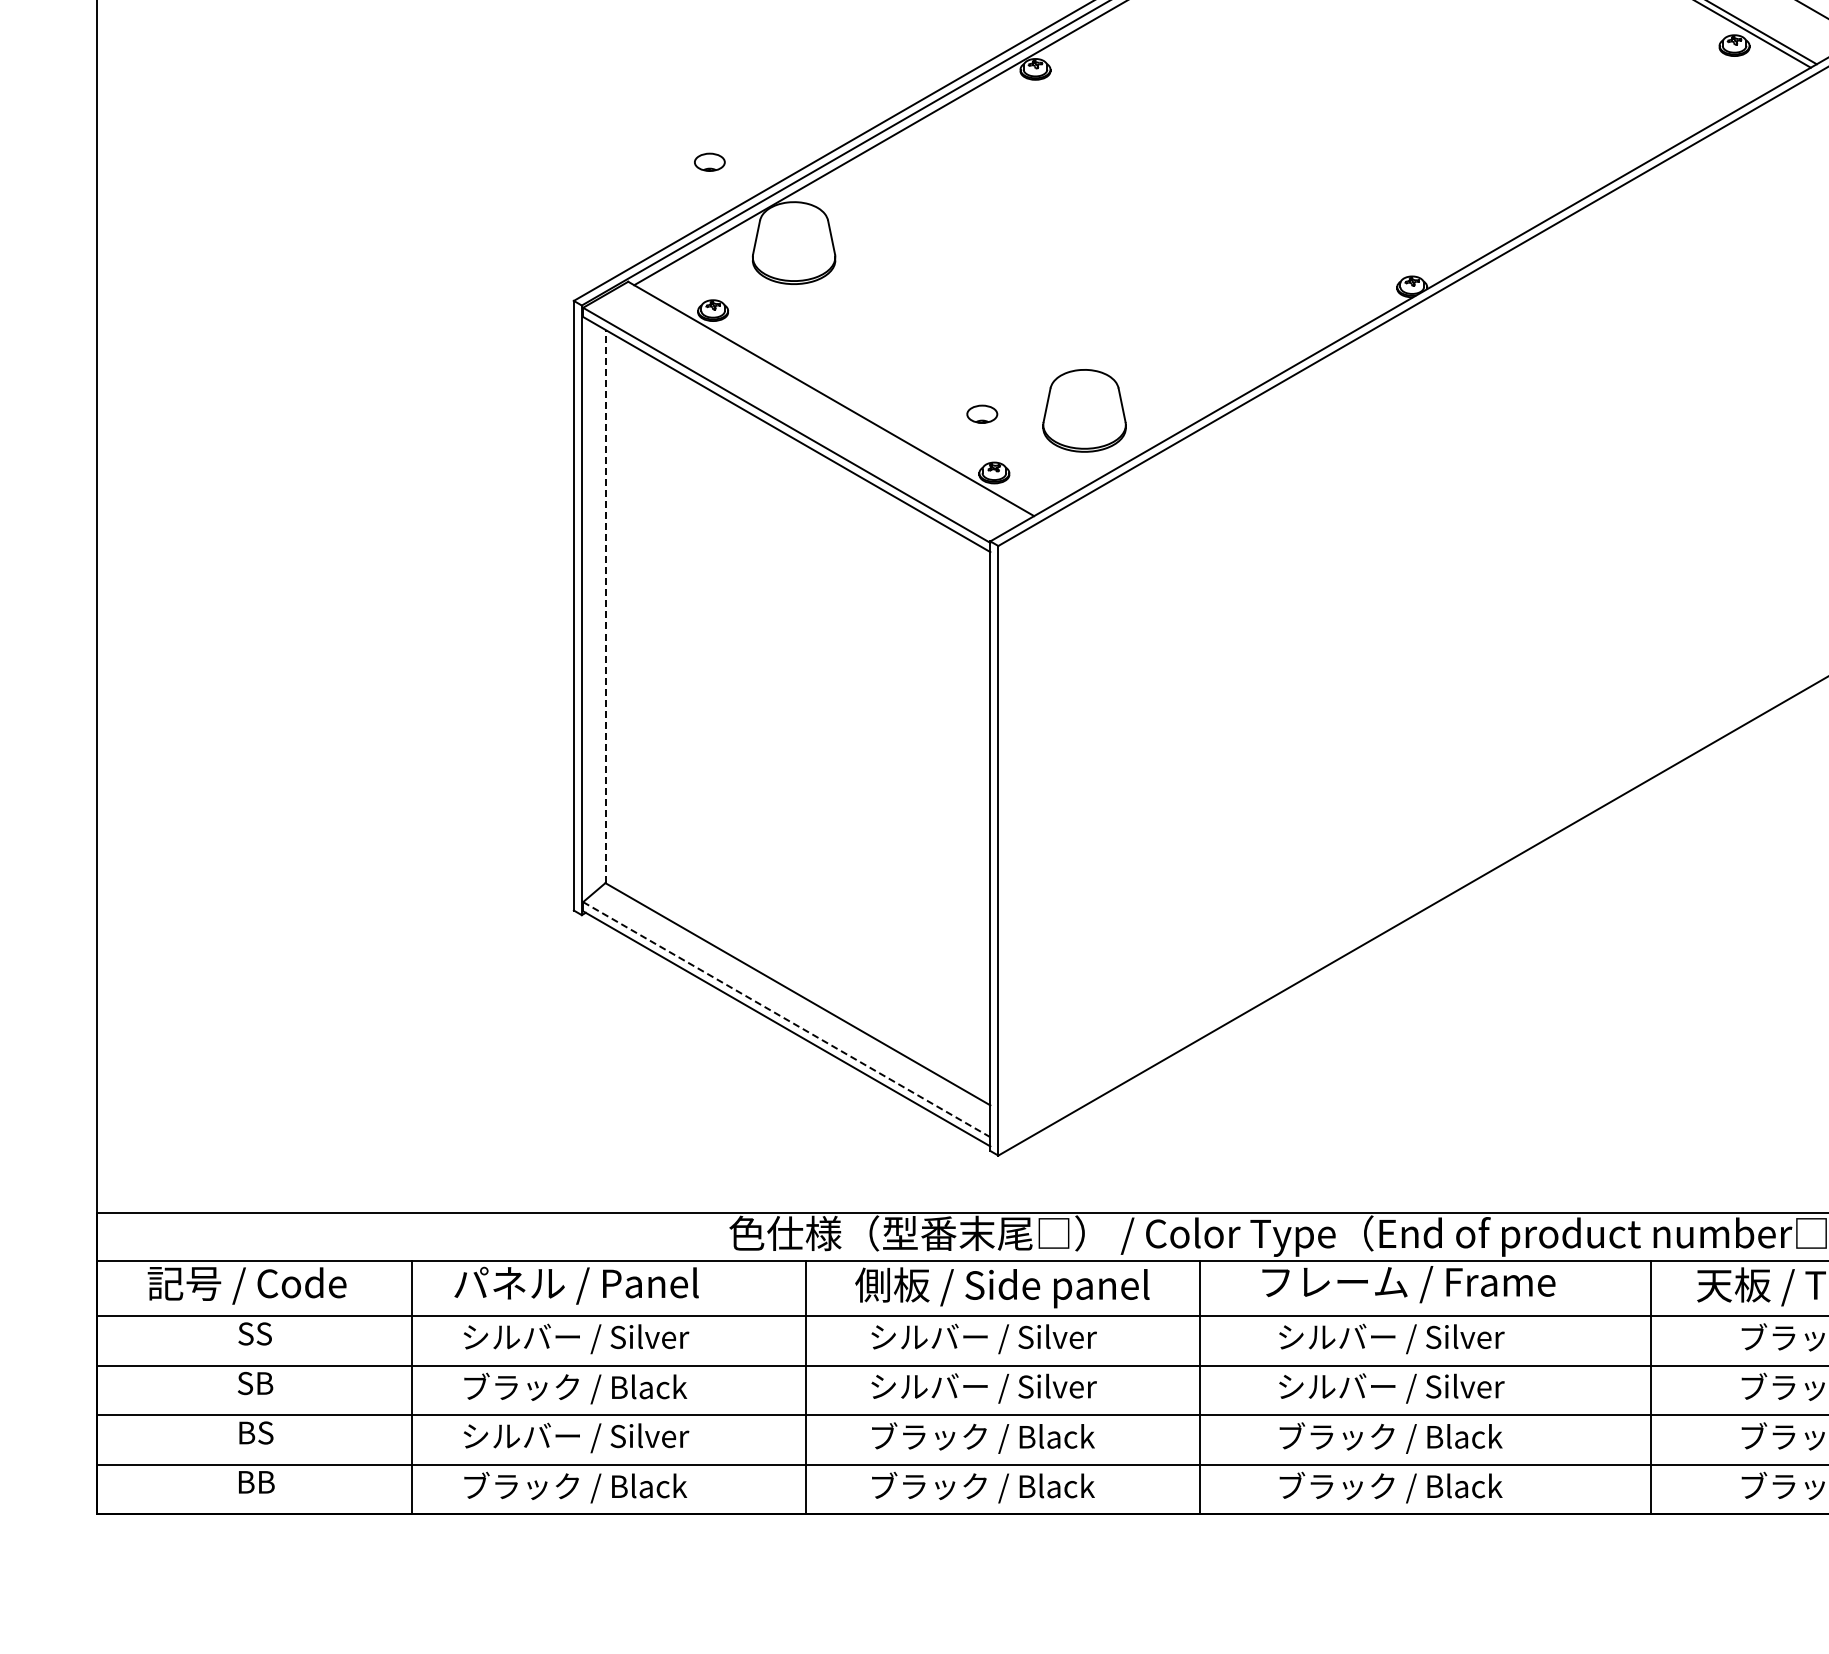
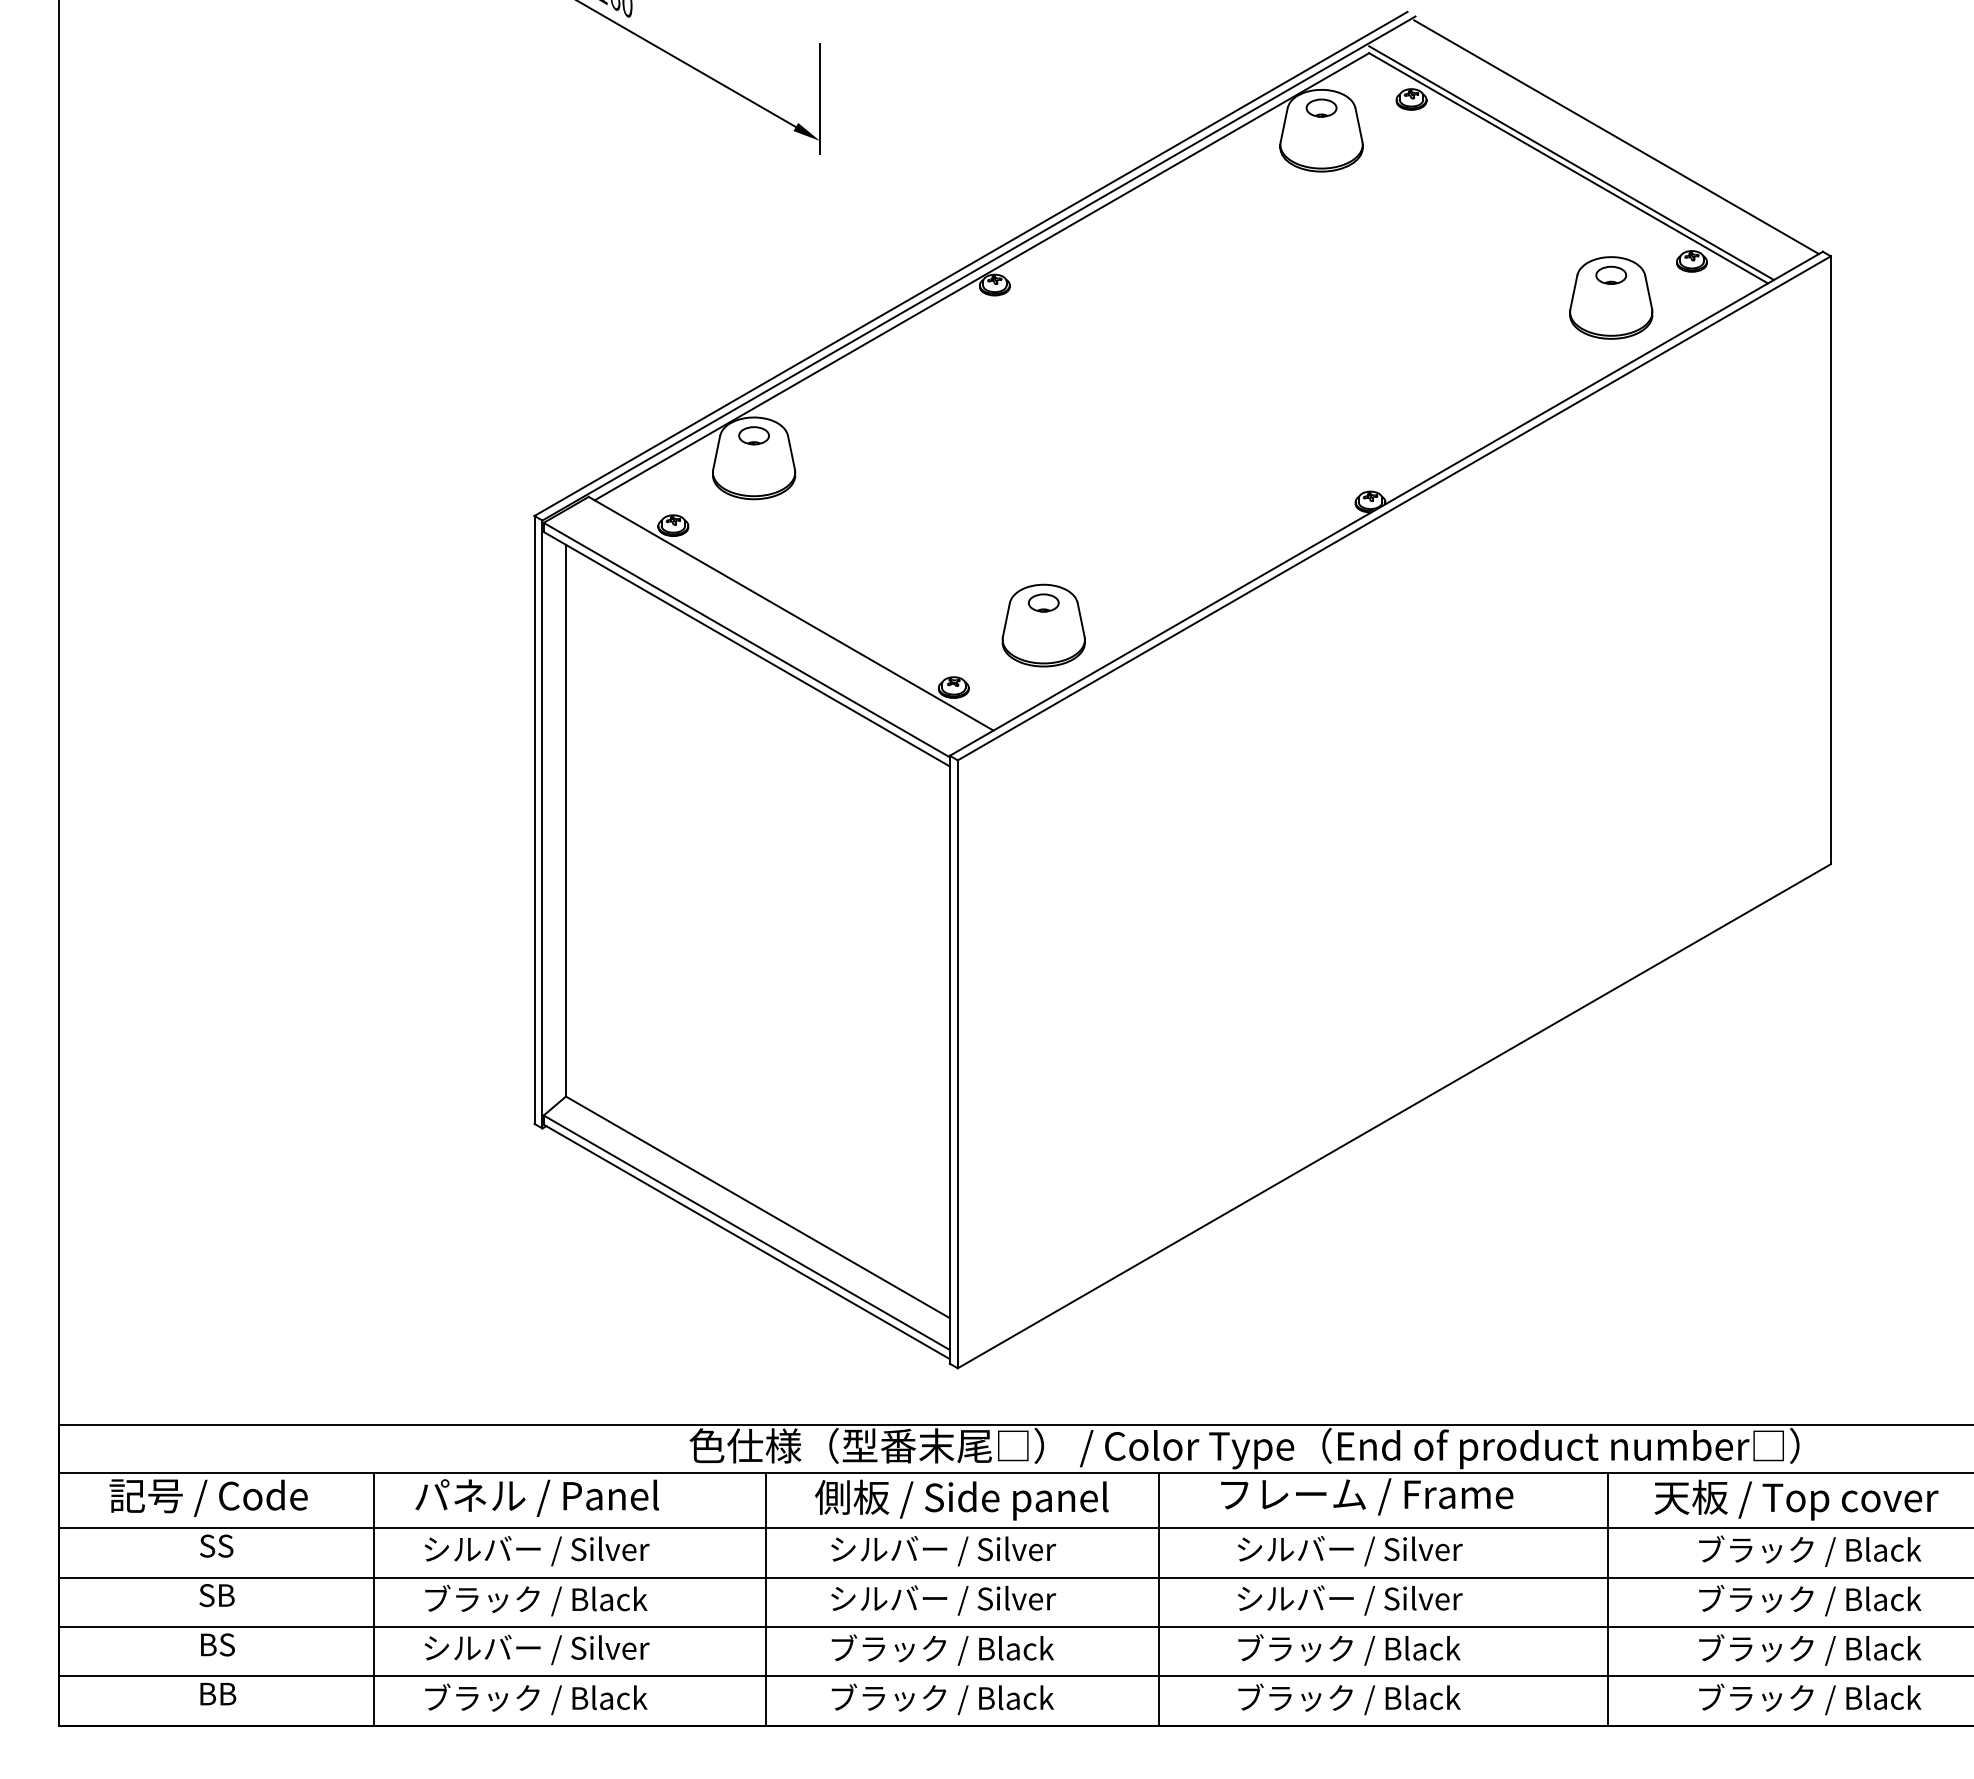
part: (1653, 81) -> (1611, 297), added
part: (709, 162) -> (753, 435), moved
part: (982, 413) -> (1043, 602), moved
line: (605, 606) -> (566, 820), dashed -> solid
line: (786, 1019) -> (746, 1232), dashed -> solid

